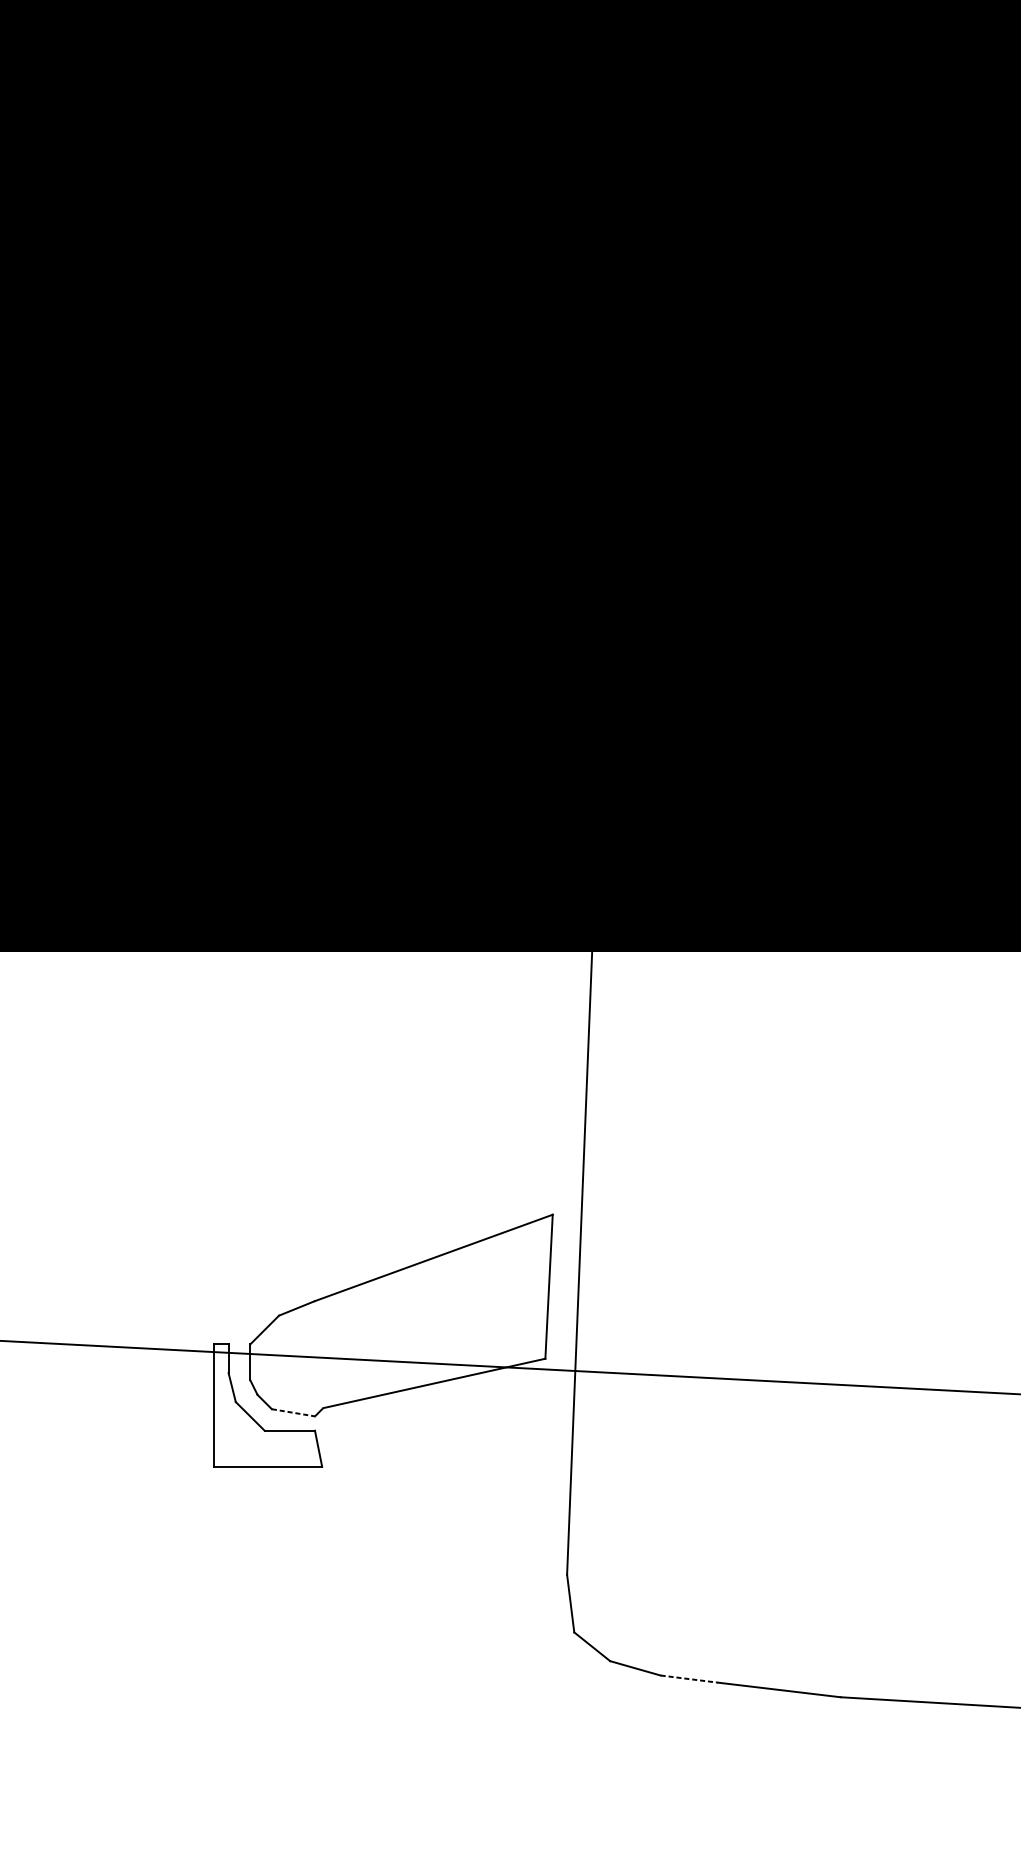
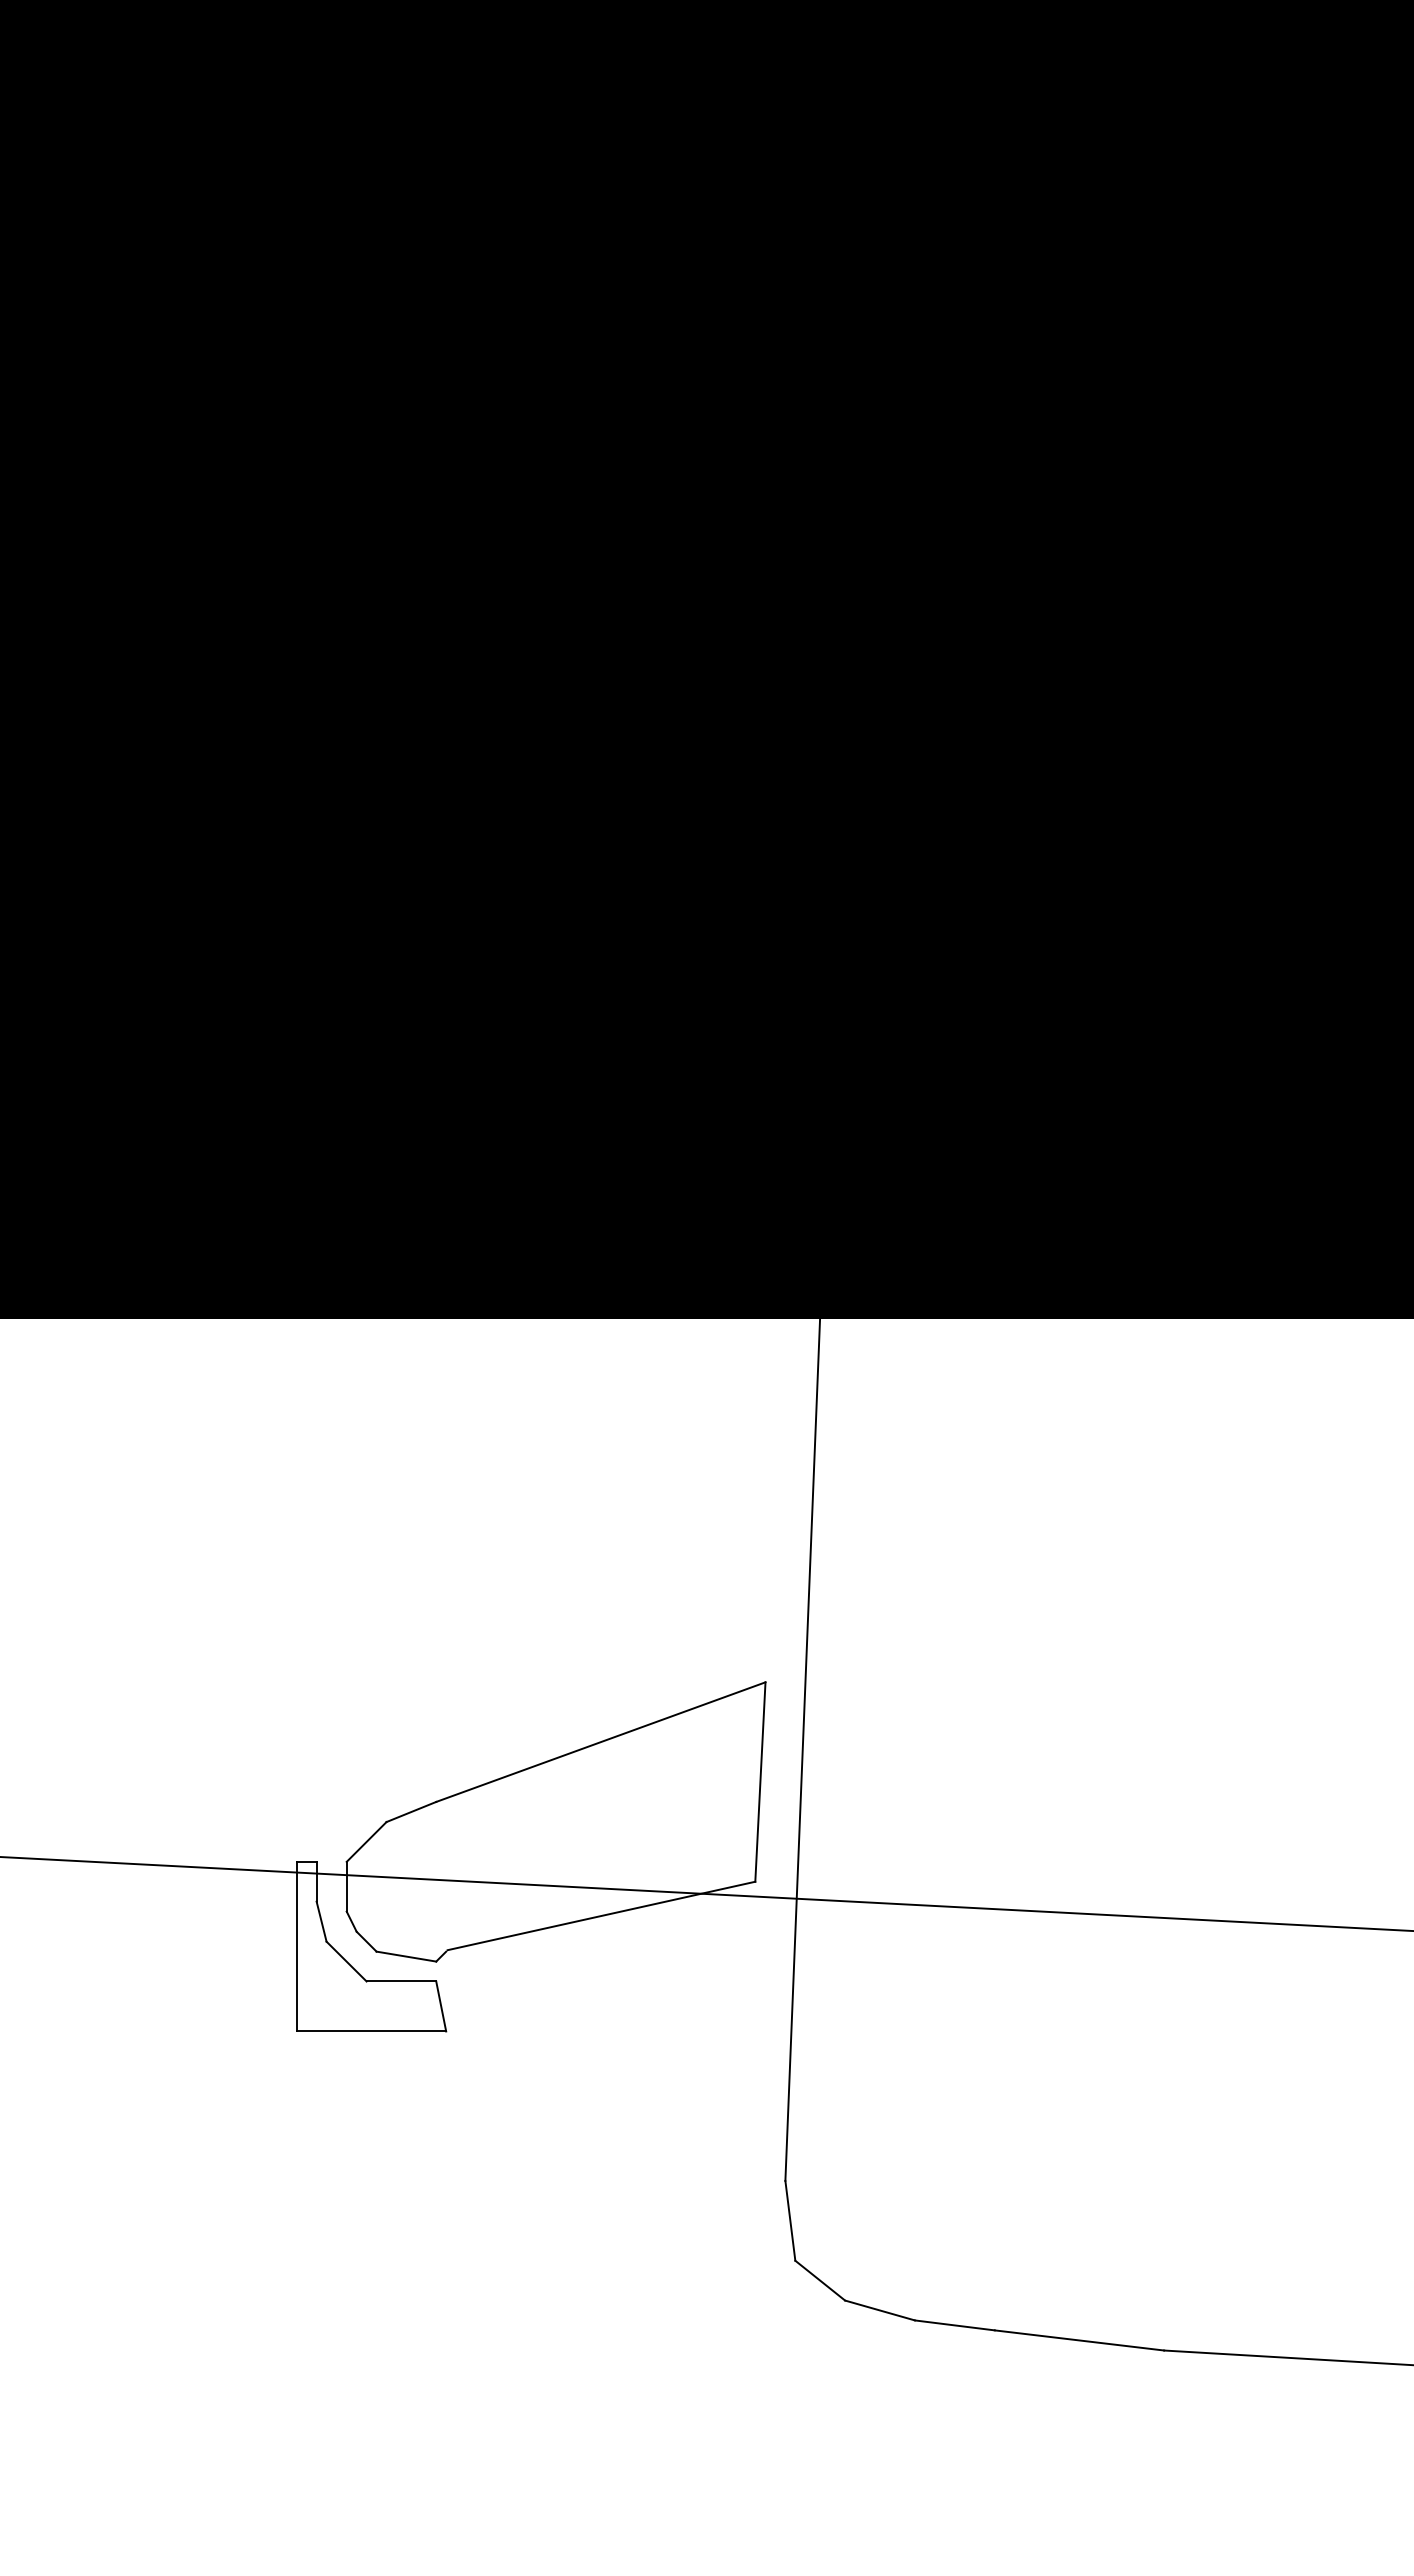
line: (293, 1412) -> (406, 1956), dashed -> solid
line: (689, 1679) -> (955, 2325), dashed -> solid

